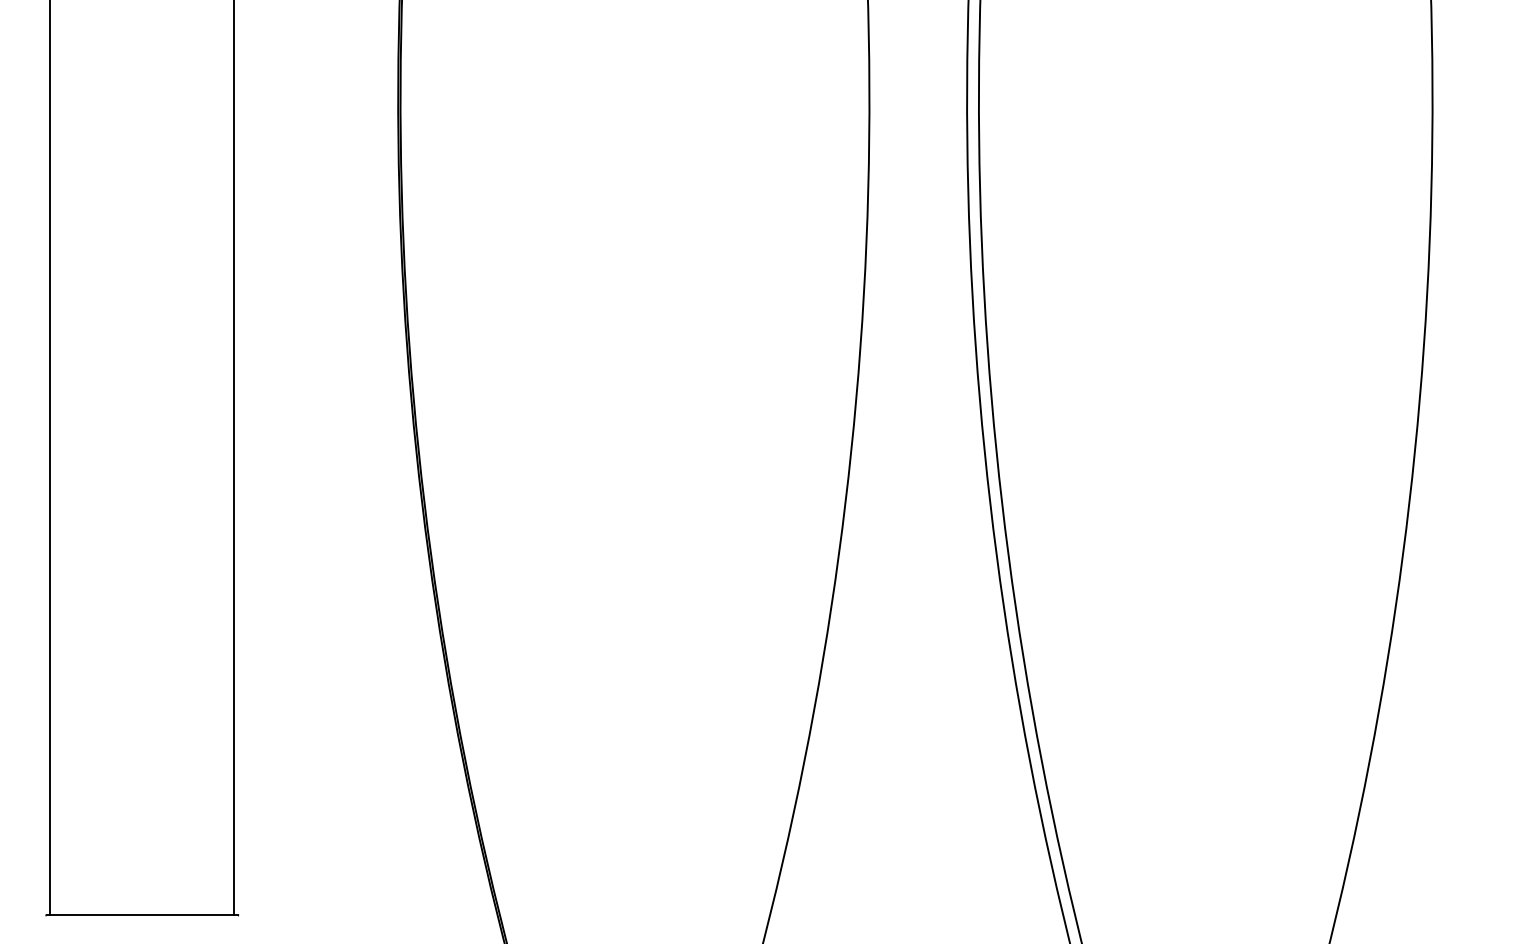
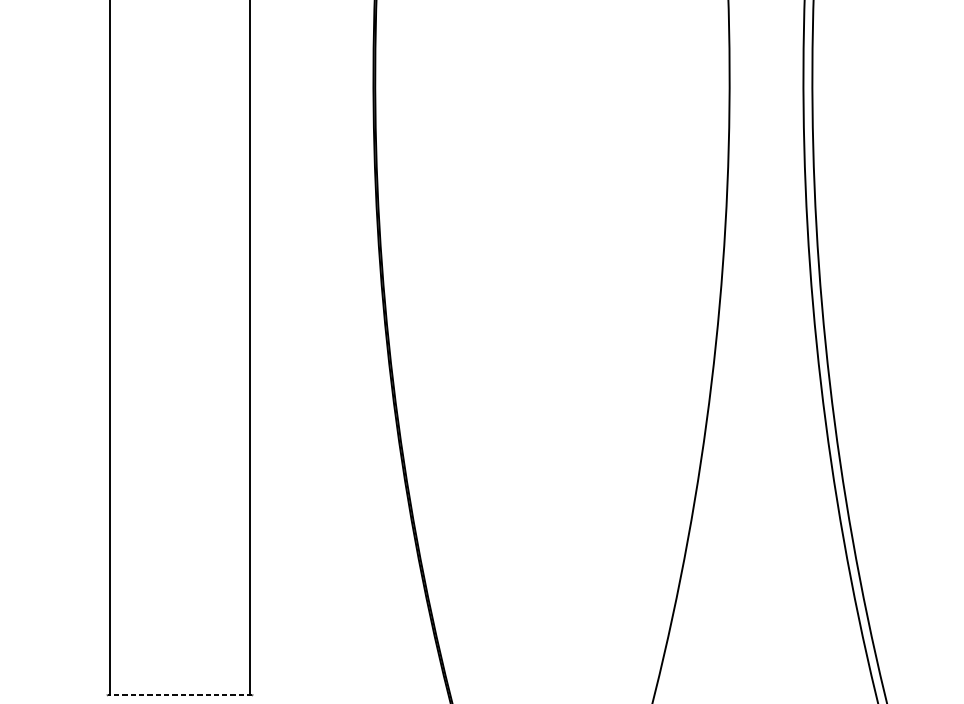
line: (142, 915) -> (180, 695), solid -> dashed

